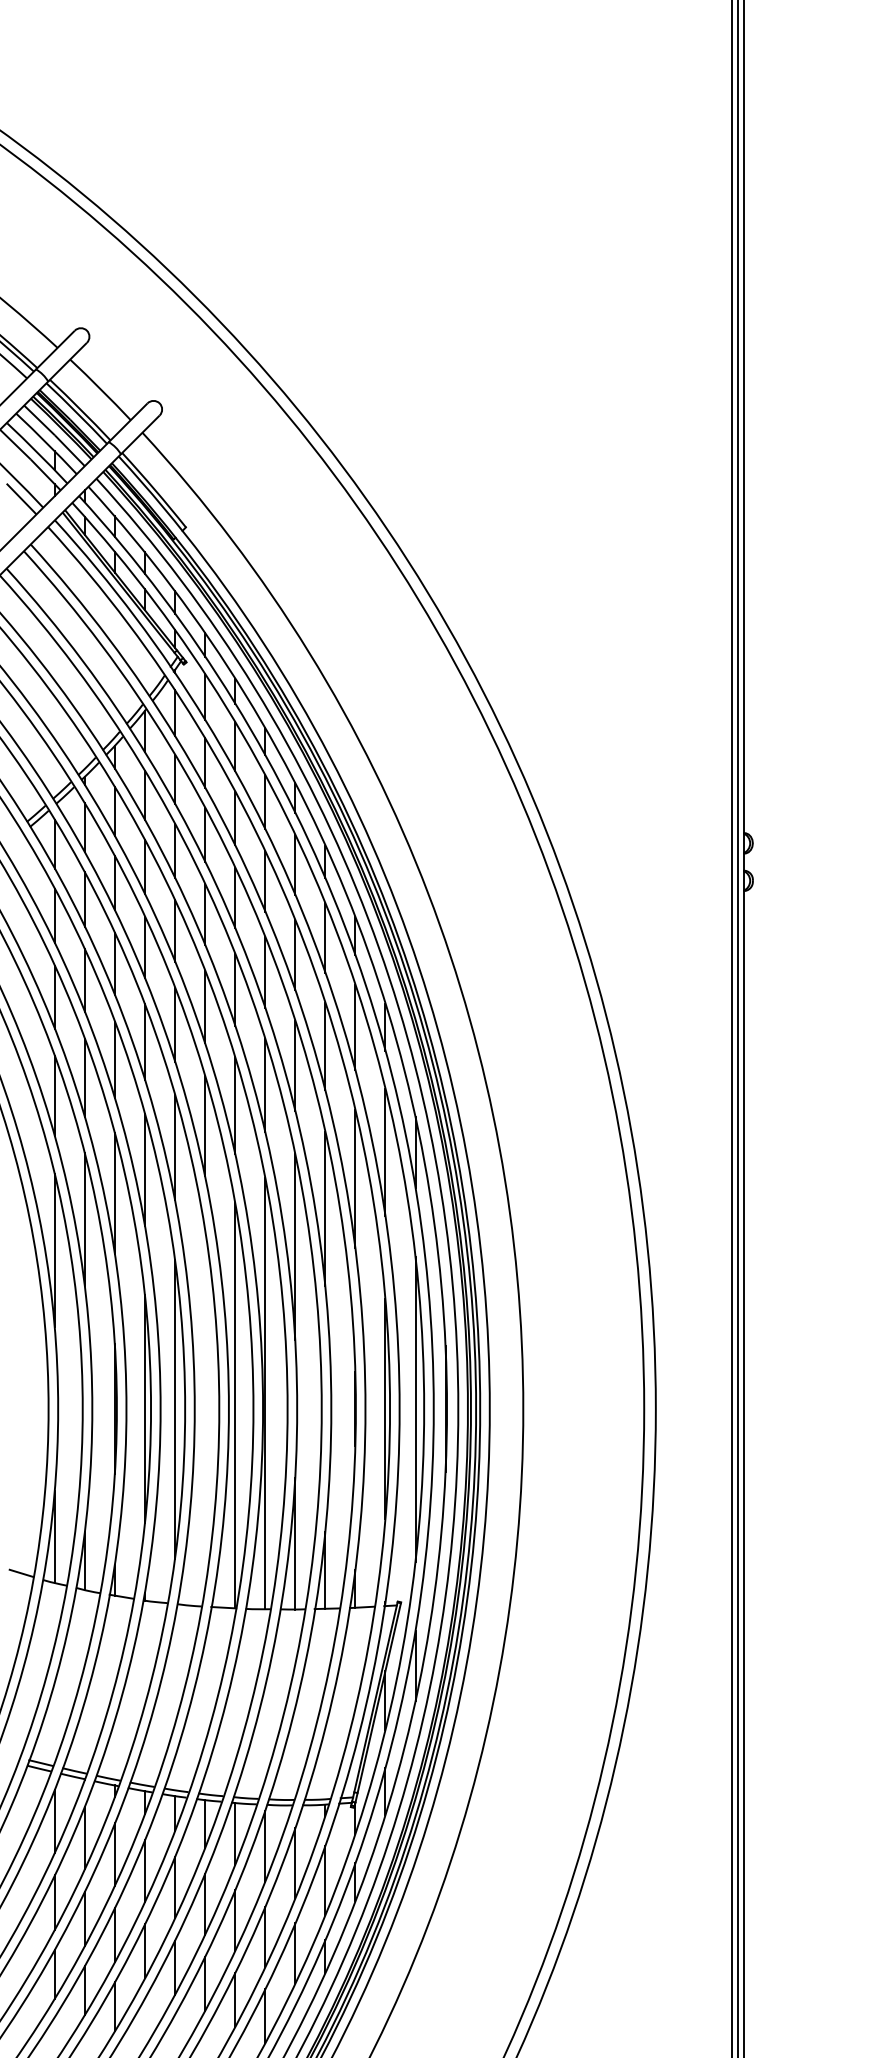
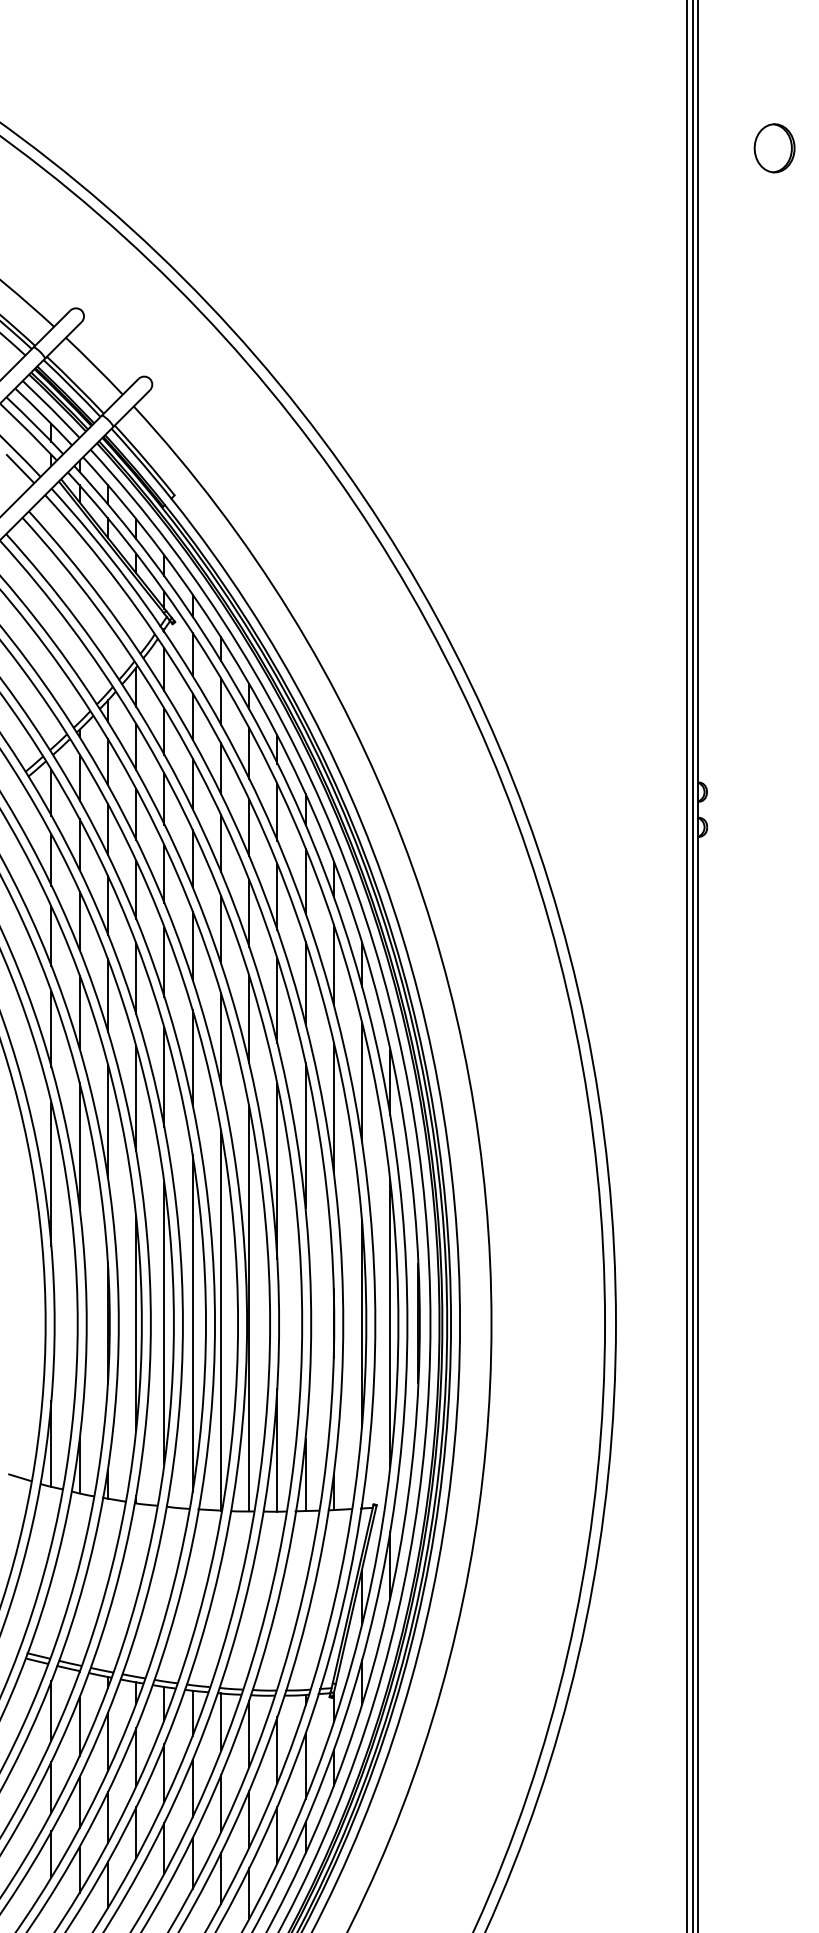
part: (824, 157) -> (774, 147), added
line: (205, 1408) -> (193, 1322), added

